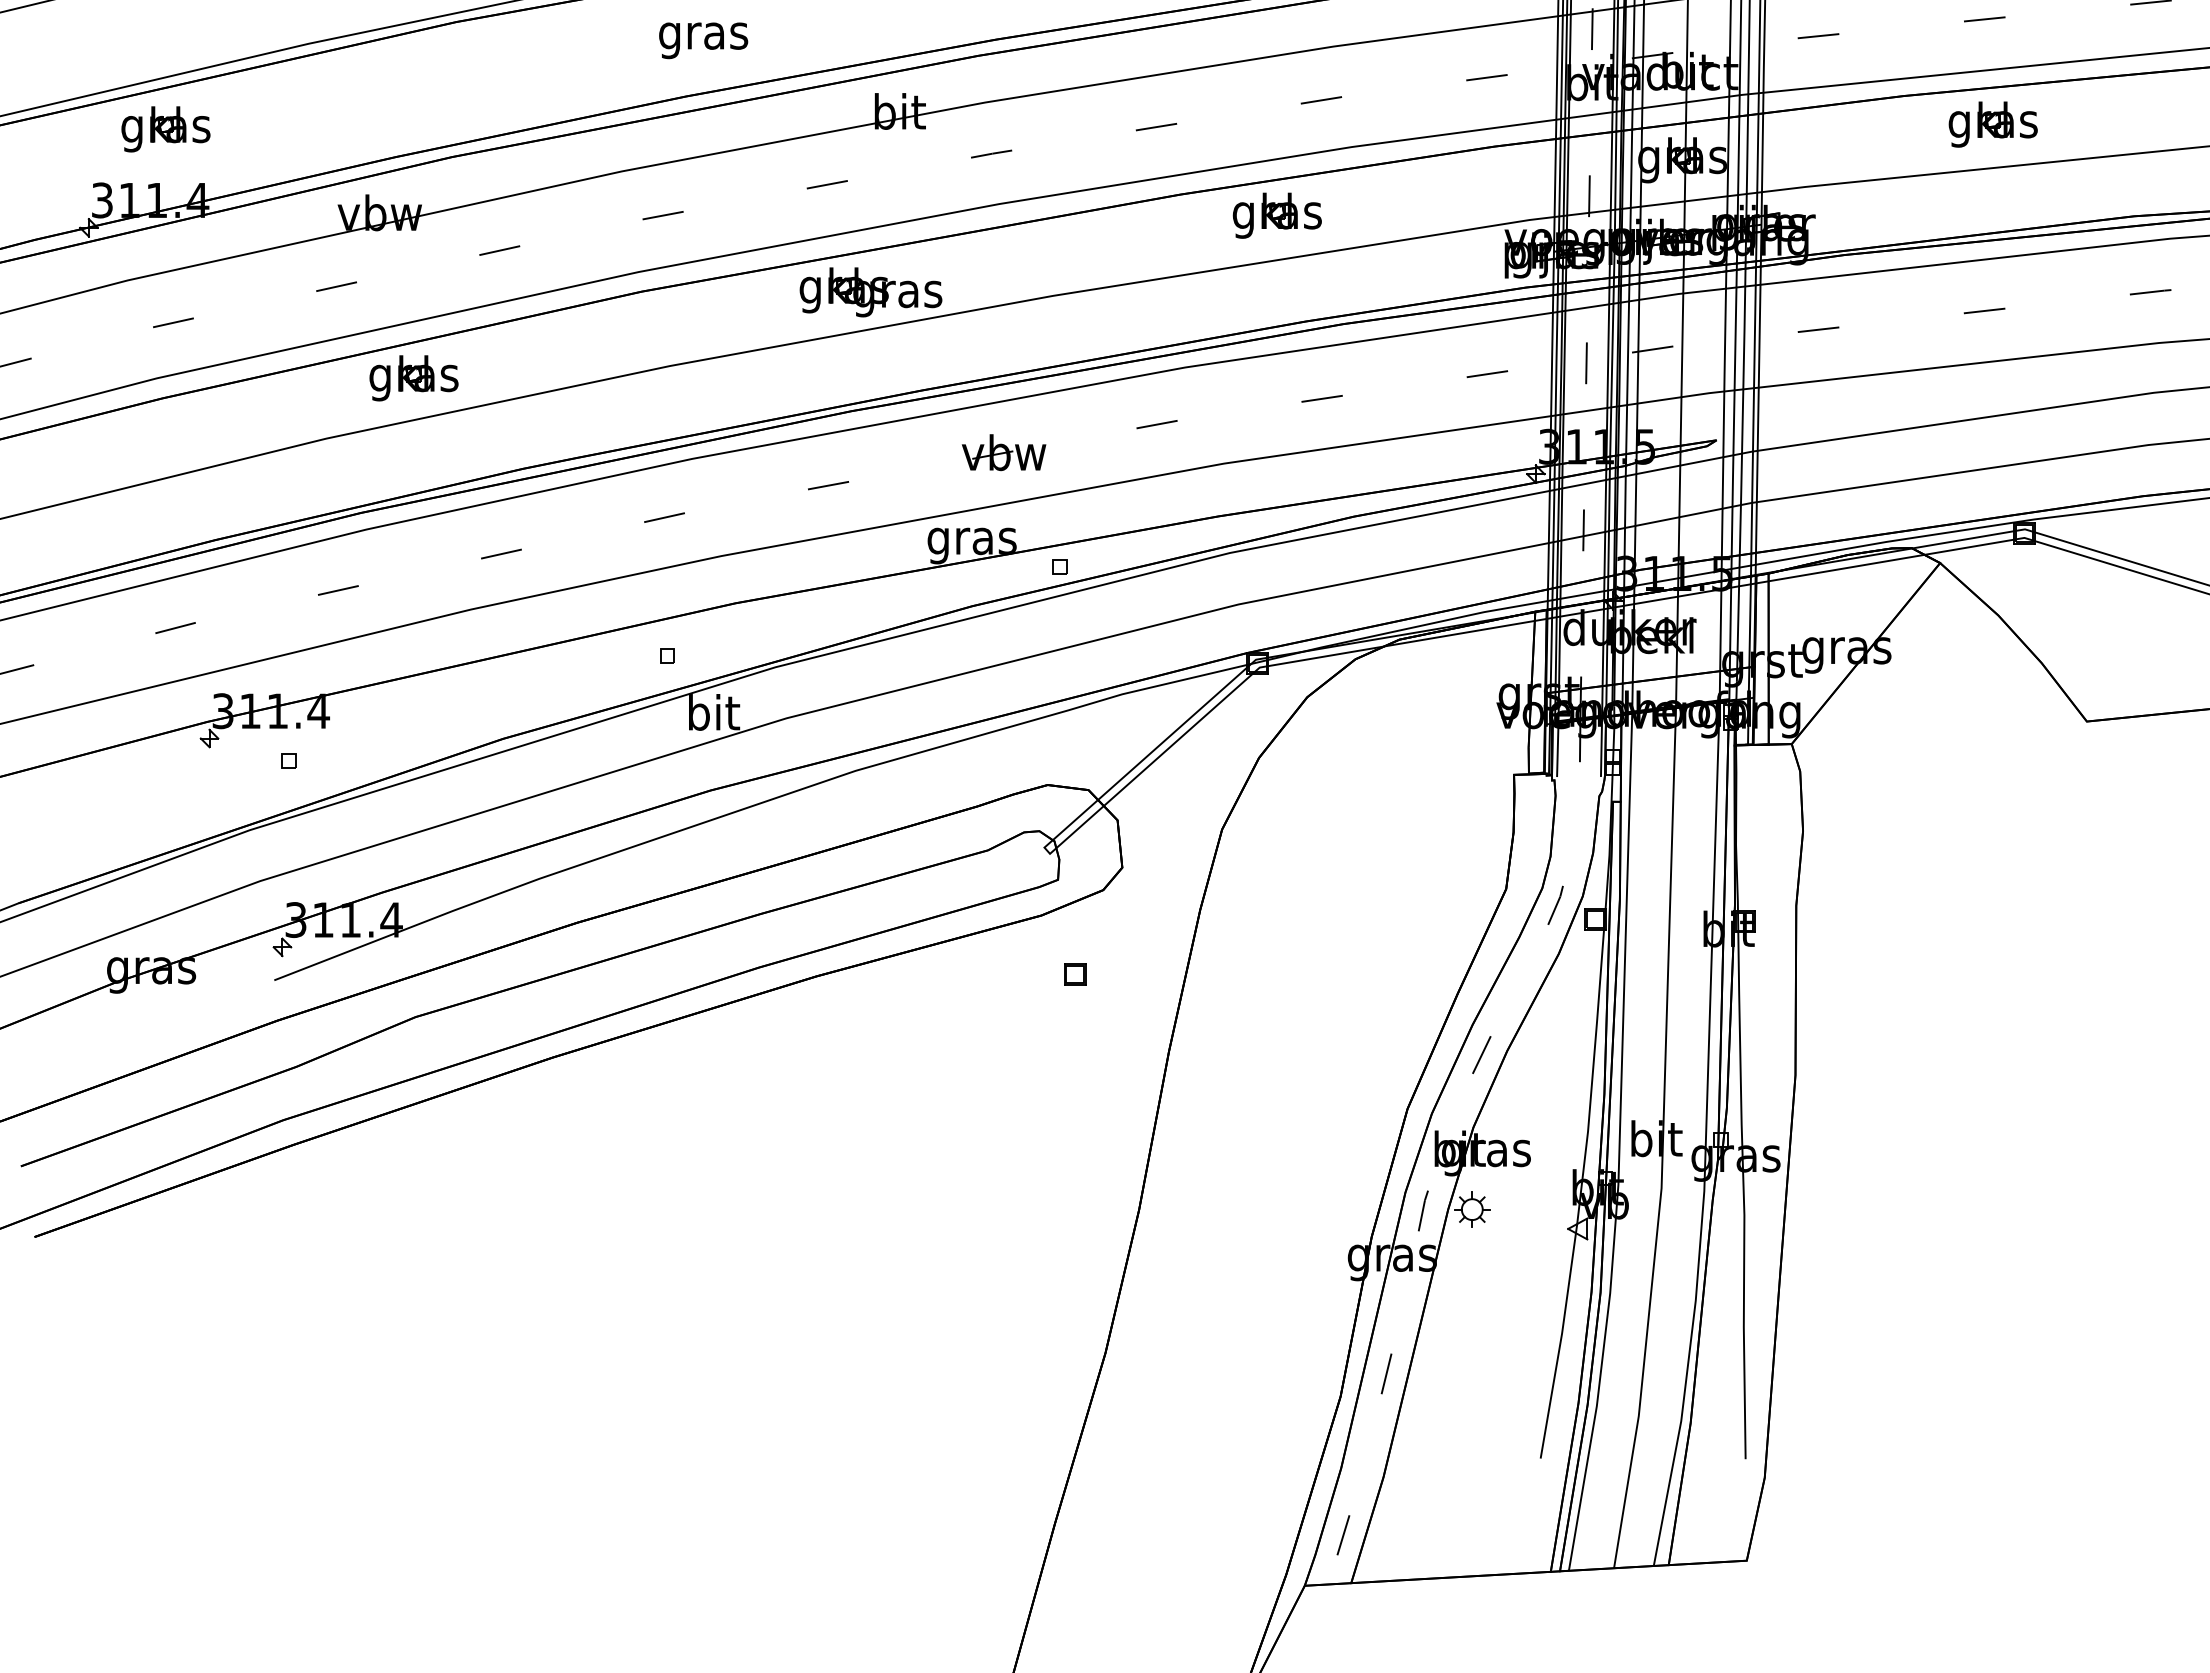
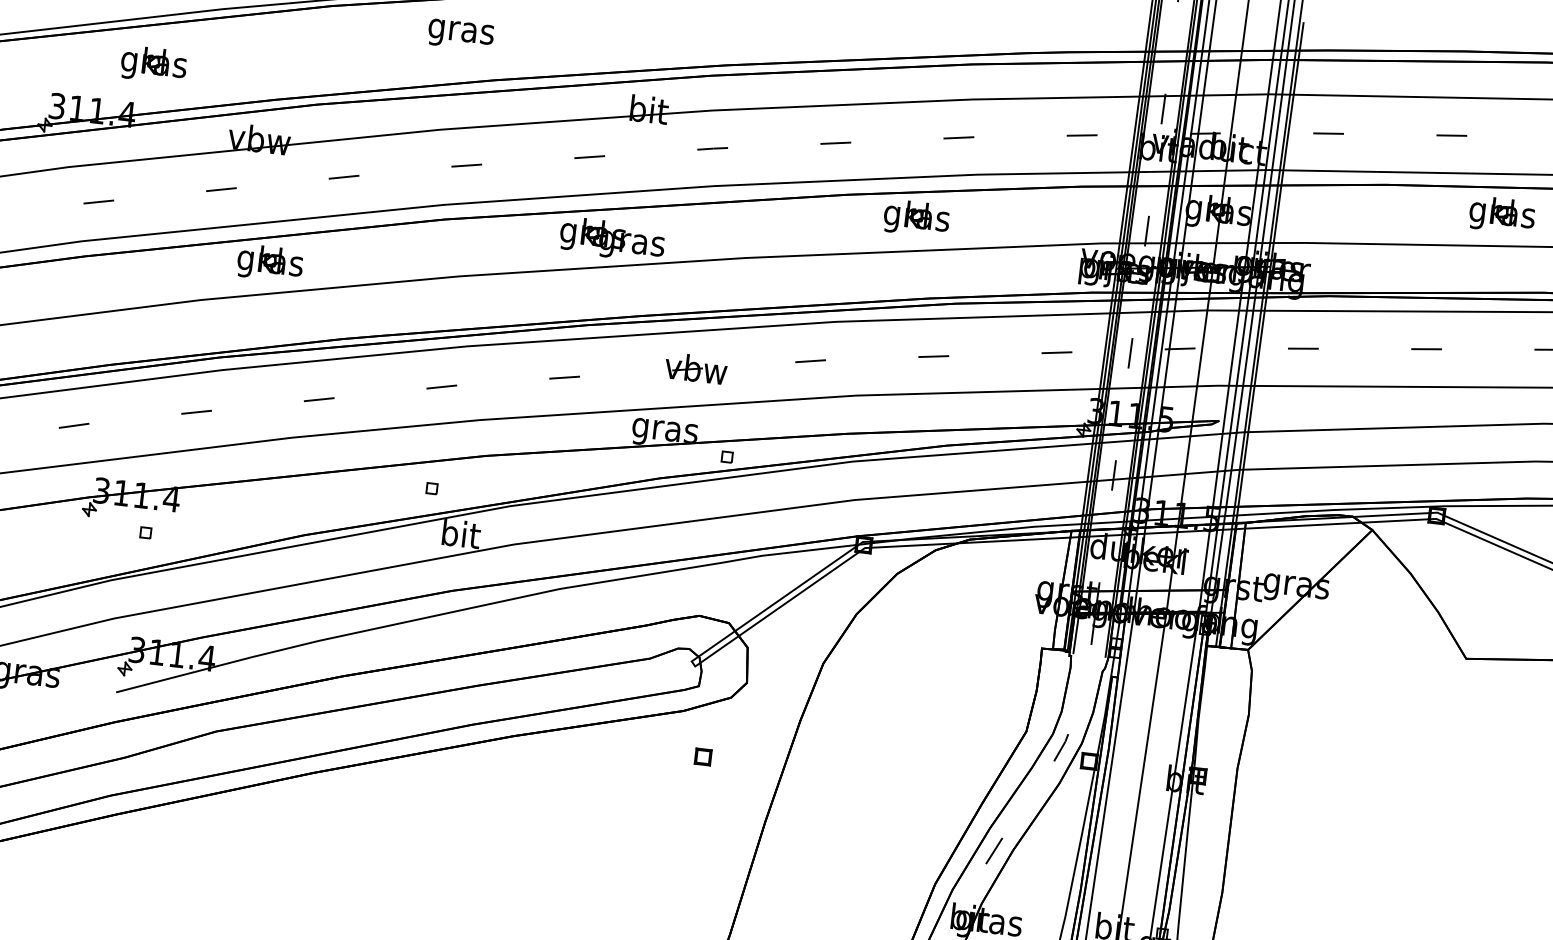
text: (703, 40) -> (460, 34), moved
part: (1992, 124) -> (1501, 215), moved
part: (165, 129) -> (153, 64), moved

